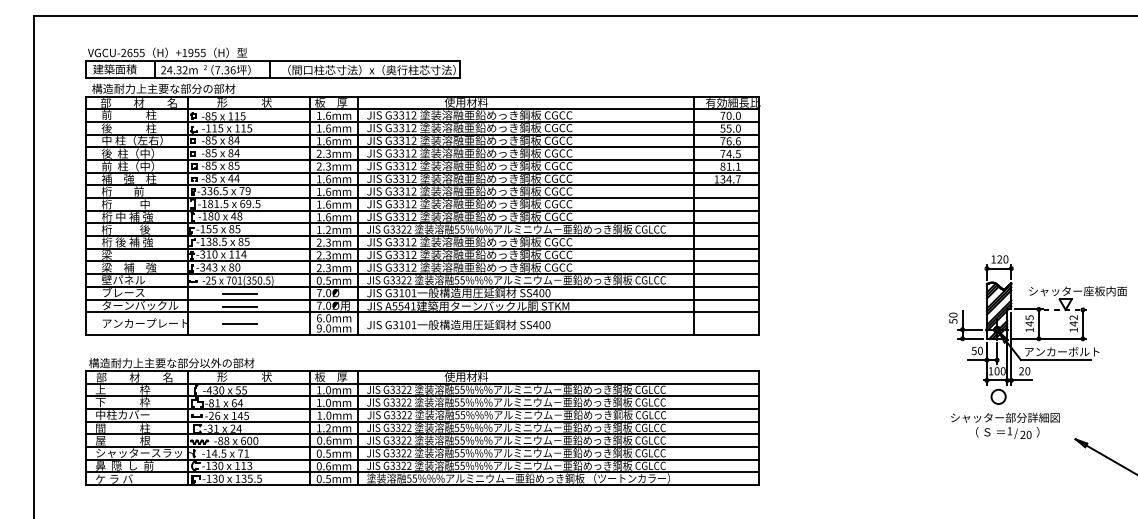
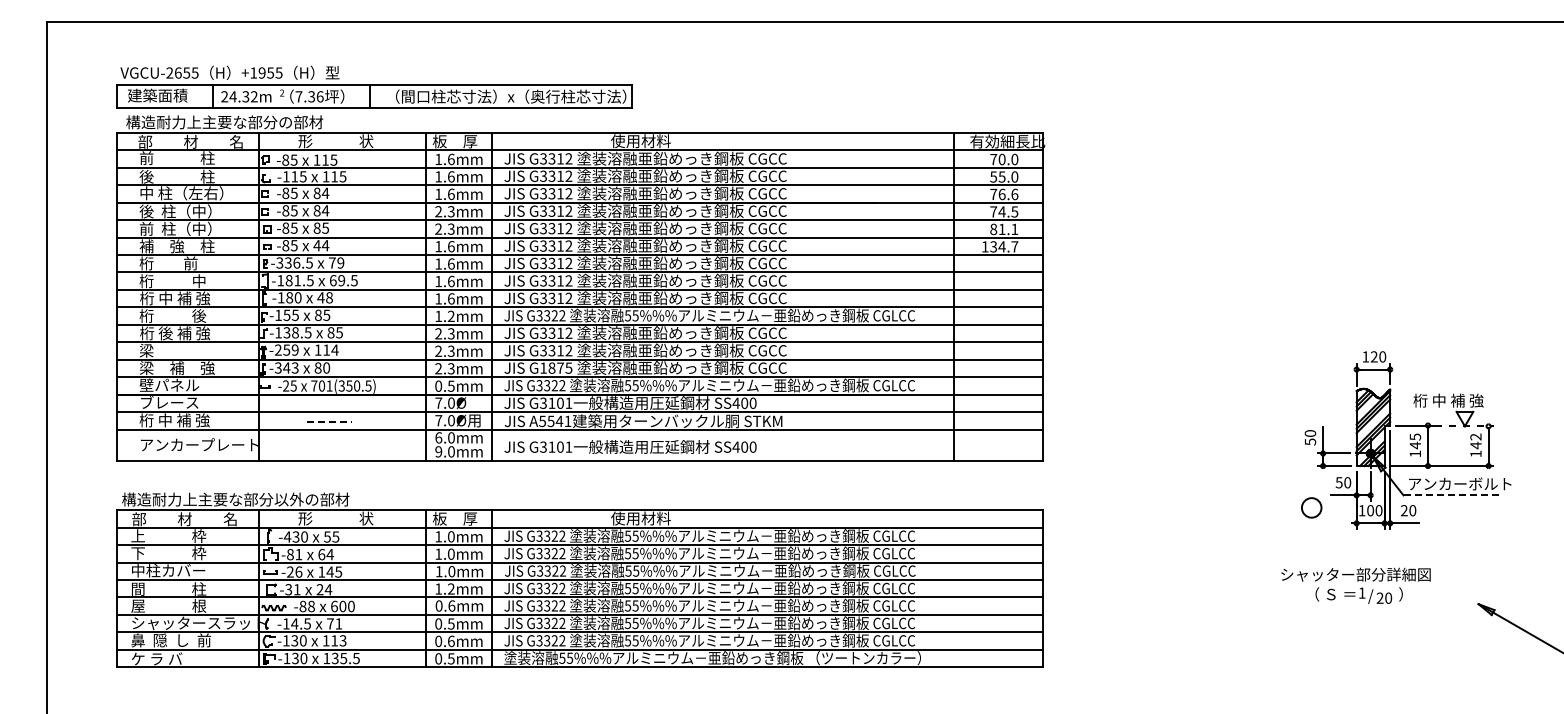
text: (208, 254) -> (286, 349), -310 -> -259
text: (404, 267) -> (556, 367), G3312 -> G1875
text: (1077, 291) -> (1481, 400), シャッター座板内面 -> 桁 中 補 強
line: (239, 294) -> (329, 404), removed
text: (139, 305) -> (191, 420), ターンバックル -> 桁 中 補 強
line: (239, 307) -> (329, 422), solid -> dashed
line: (239, 323) -> (329, 445), removed
line: (1055, 360) -> (1451, 495), solid -> dashed
circle: (998, 396) -> (1311, 507), moved
text: (1005, 425) -> (1355, 585), moved

